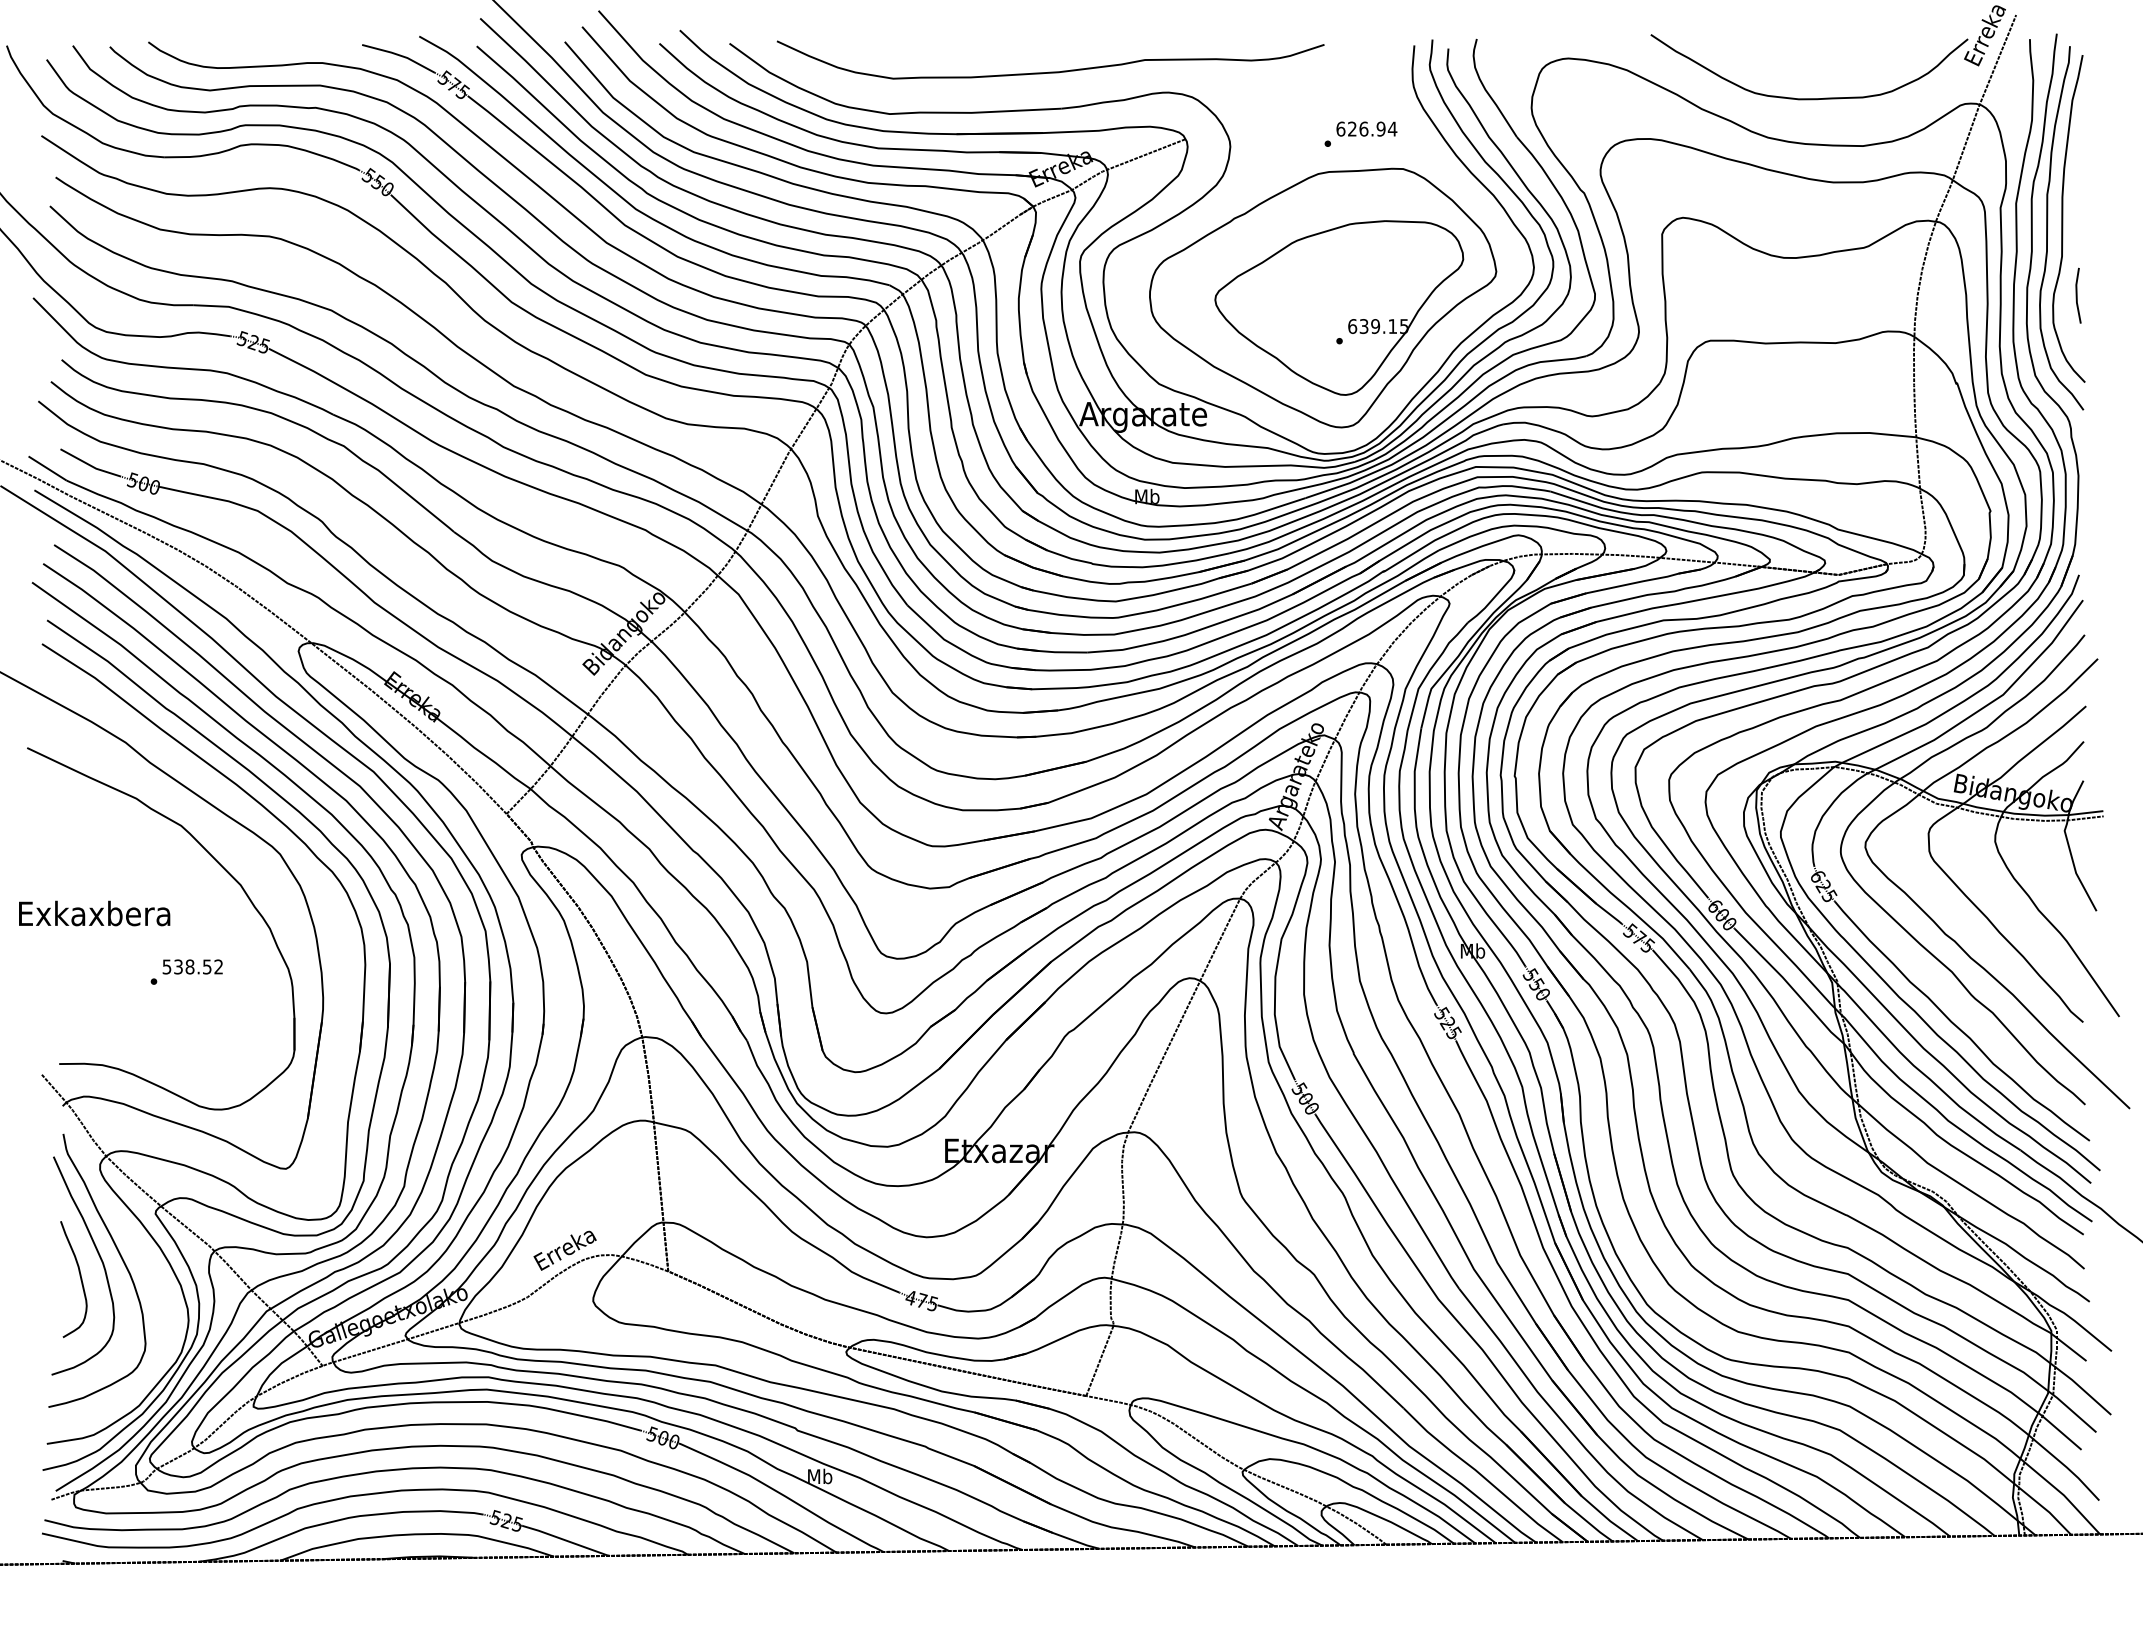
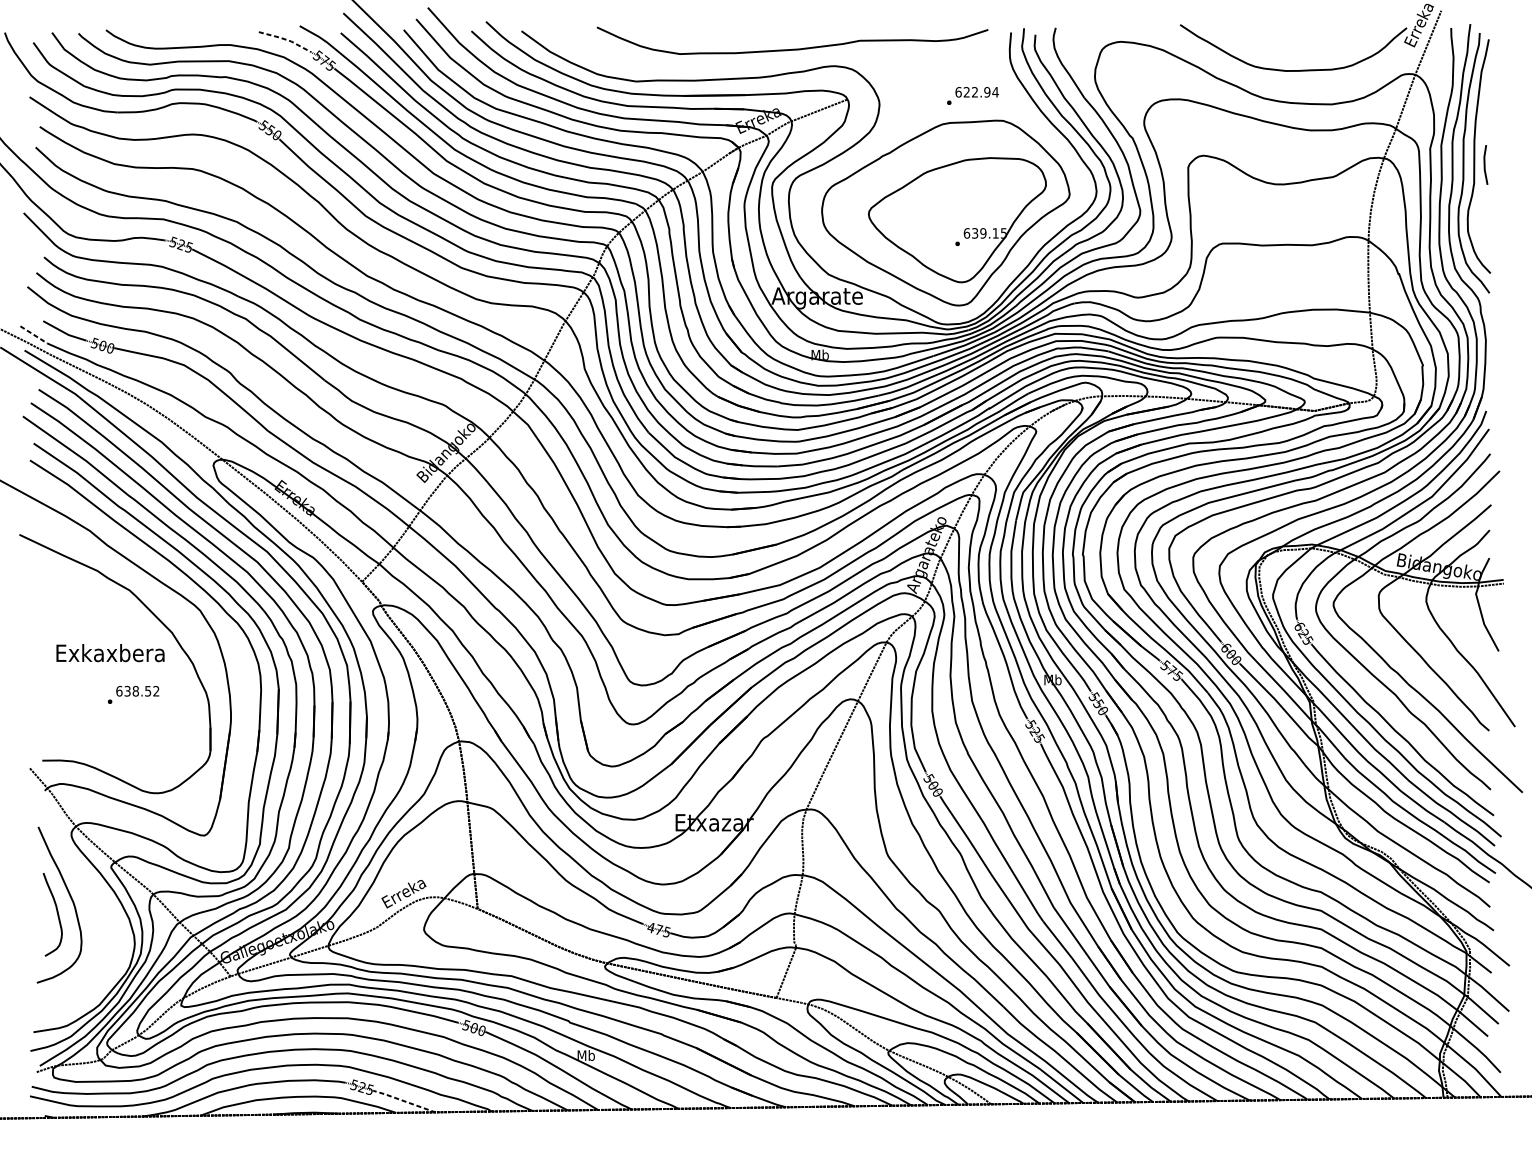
line: (399, 55) -> (285, 39), solid -> dashed
curve: (1050, 71) -> (792, 48), moved
text: (1363, 128) -> (974, 91), 626.94 -> 622.94
line: (2077, 295) -> (1485, 164), moved
line: (47, 468) -> (33, 334), solid -> dashed
text: (94, 913) -> (110, 653), moved
text: (166, 966) -> (119, 690), 538.52 -> 638.52
curve: (121, 1259) -> (86, 900), removed
line: (565, 1540) -> (404, 1101), solid -> dashed

